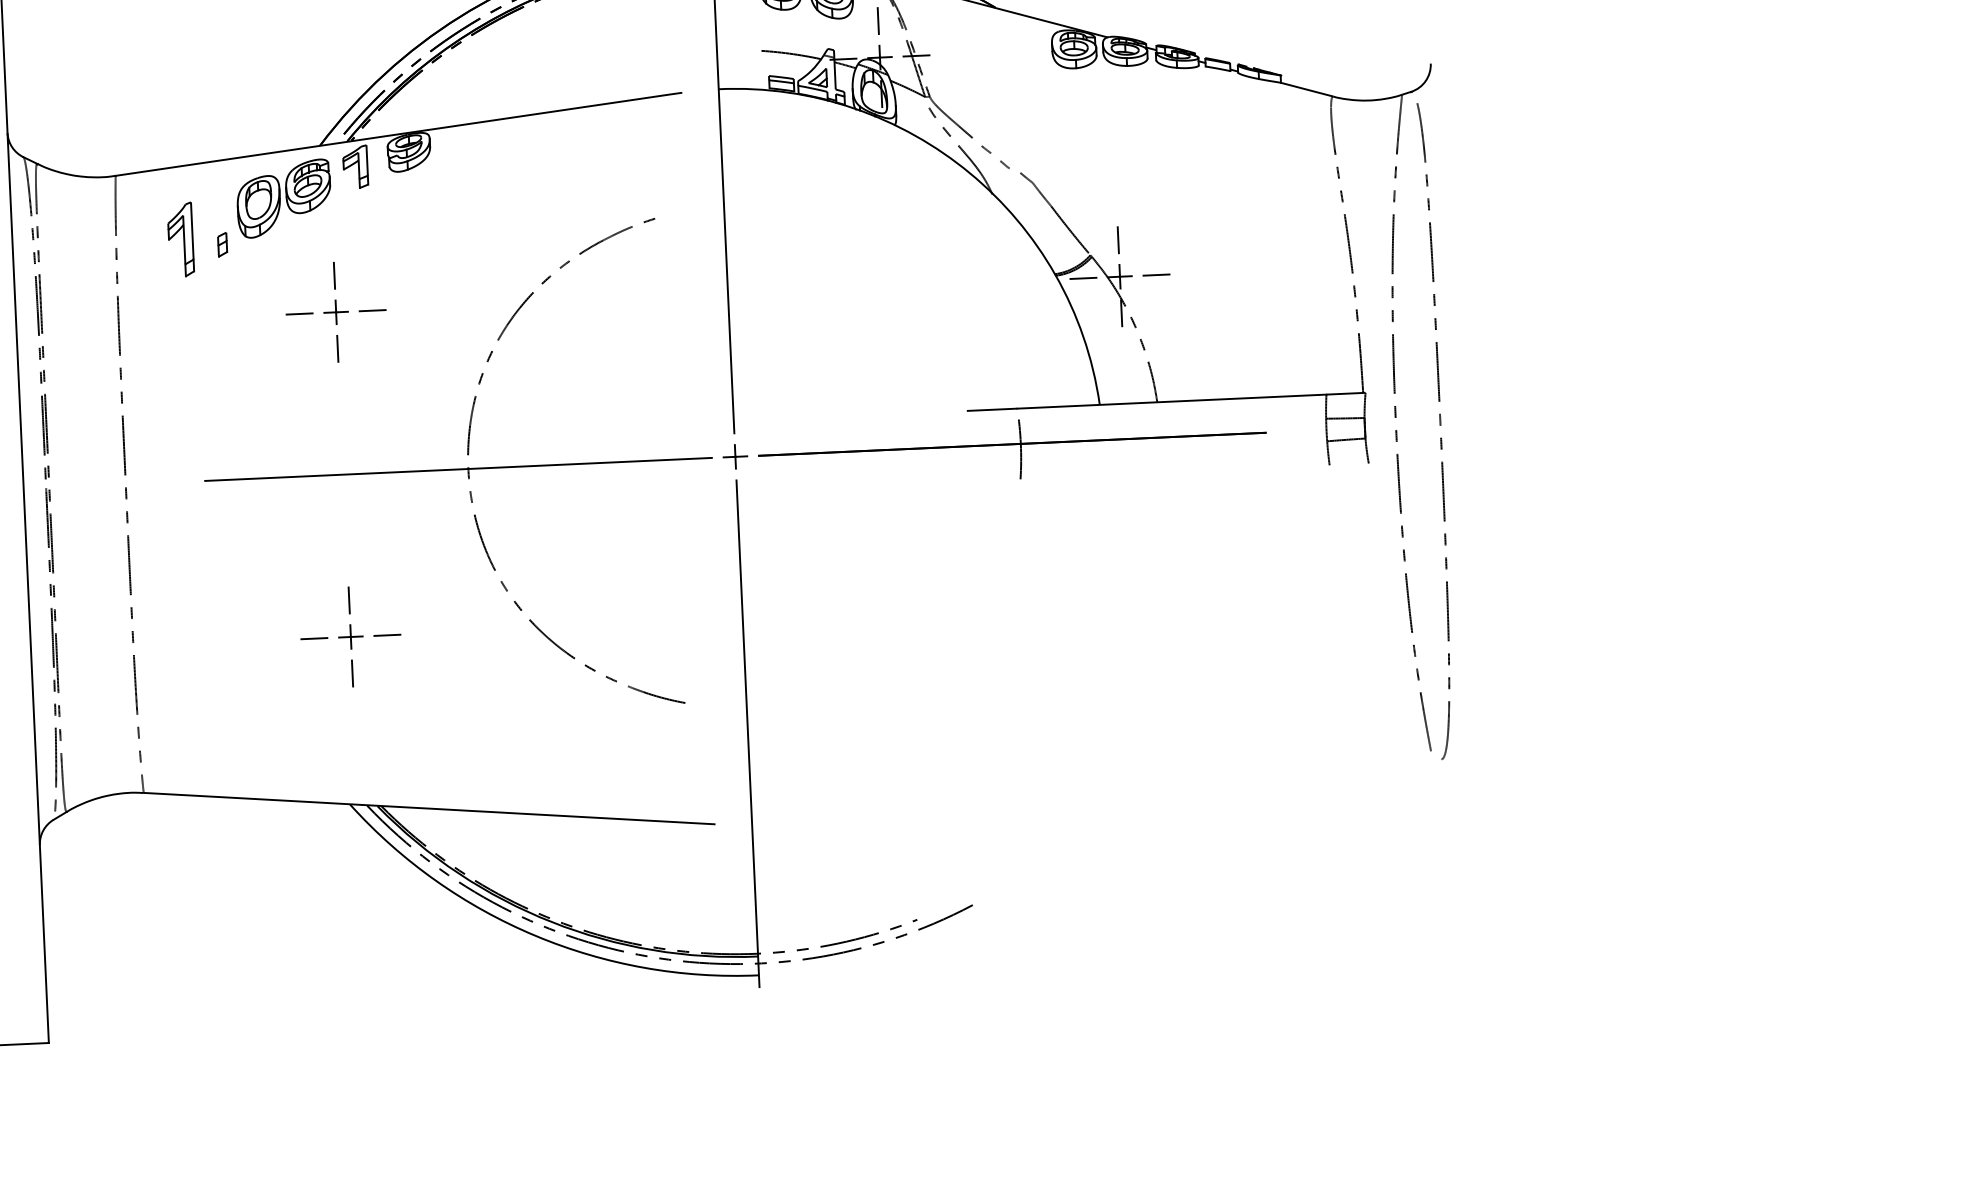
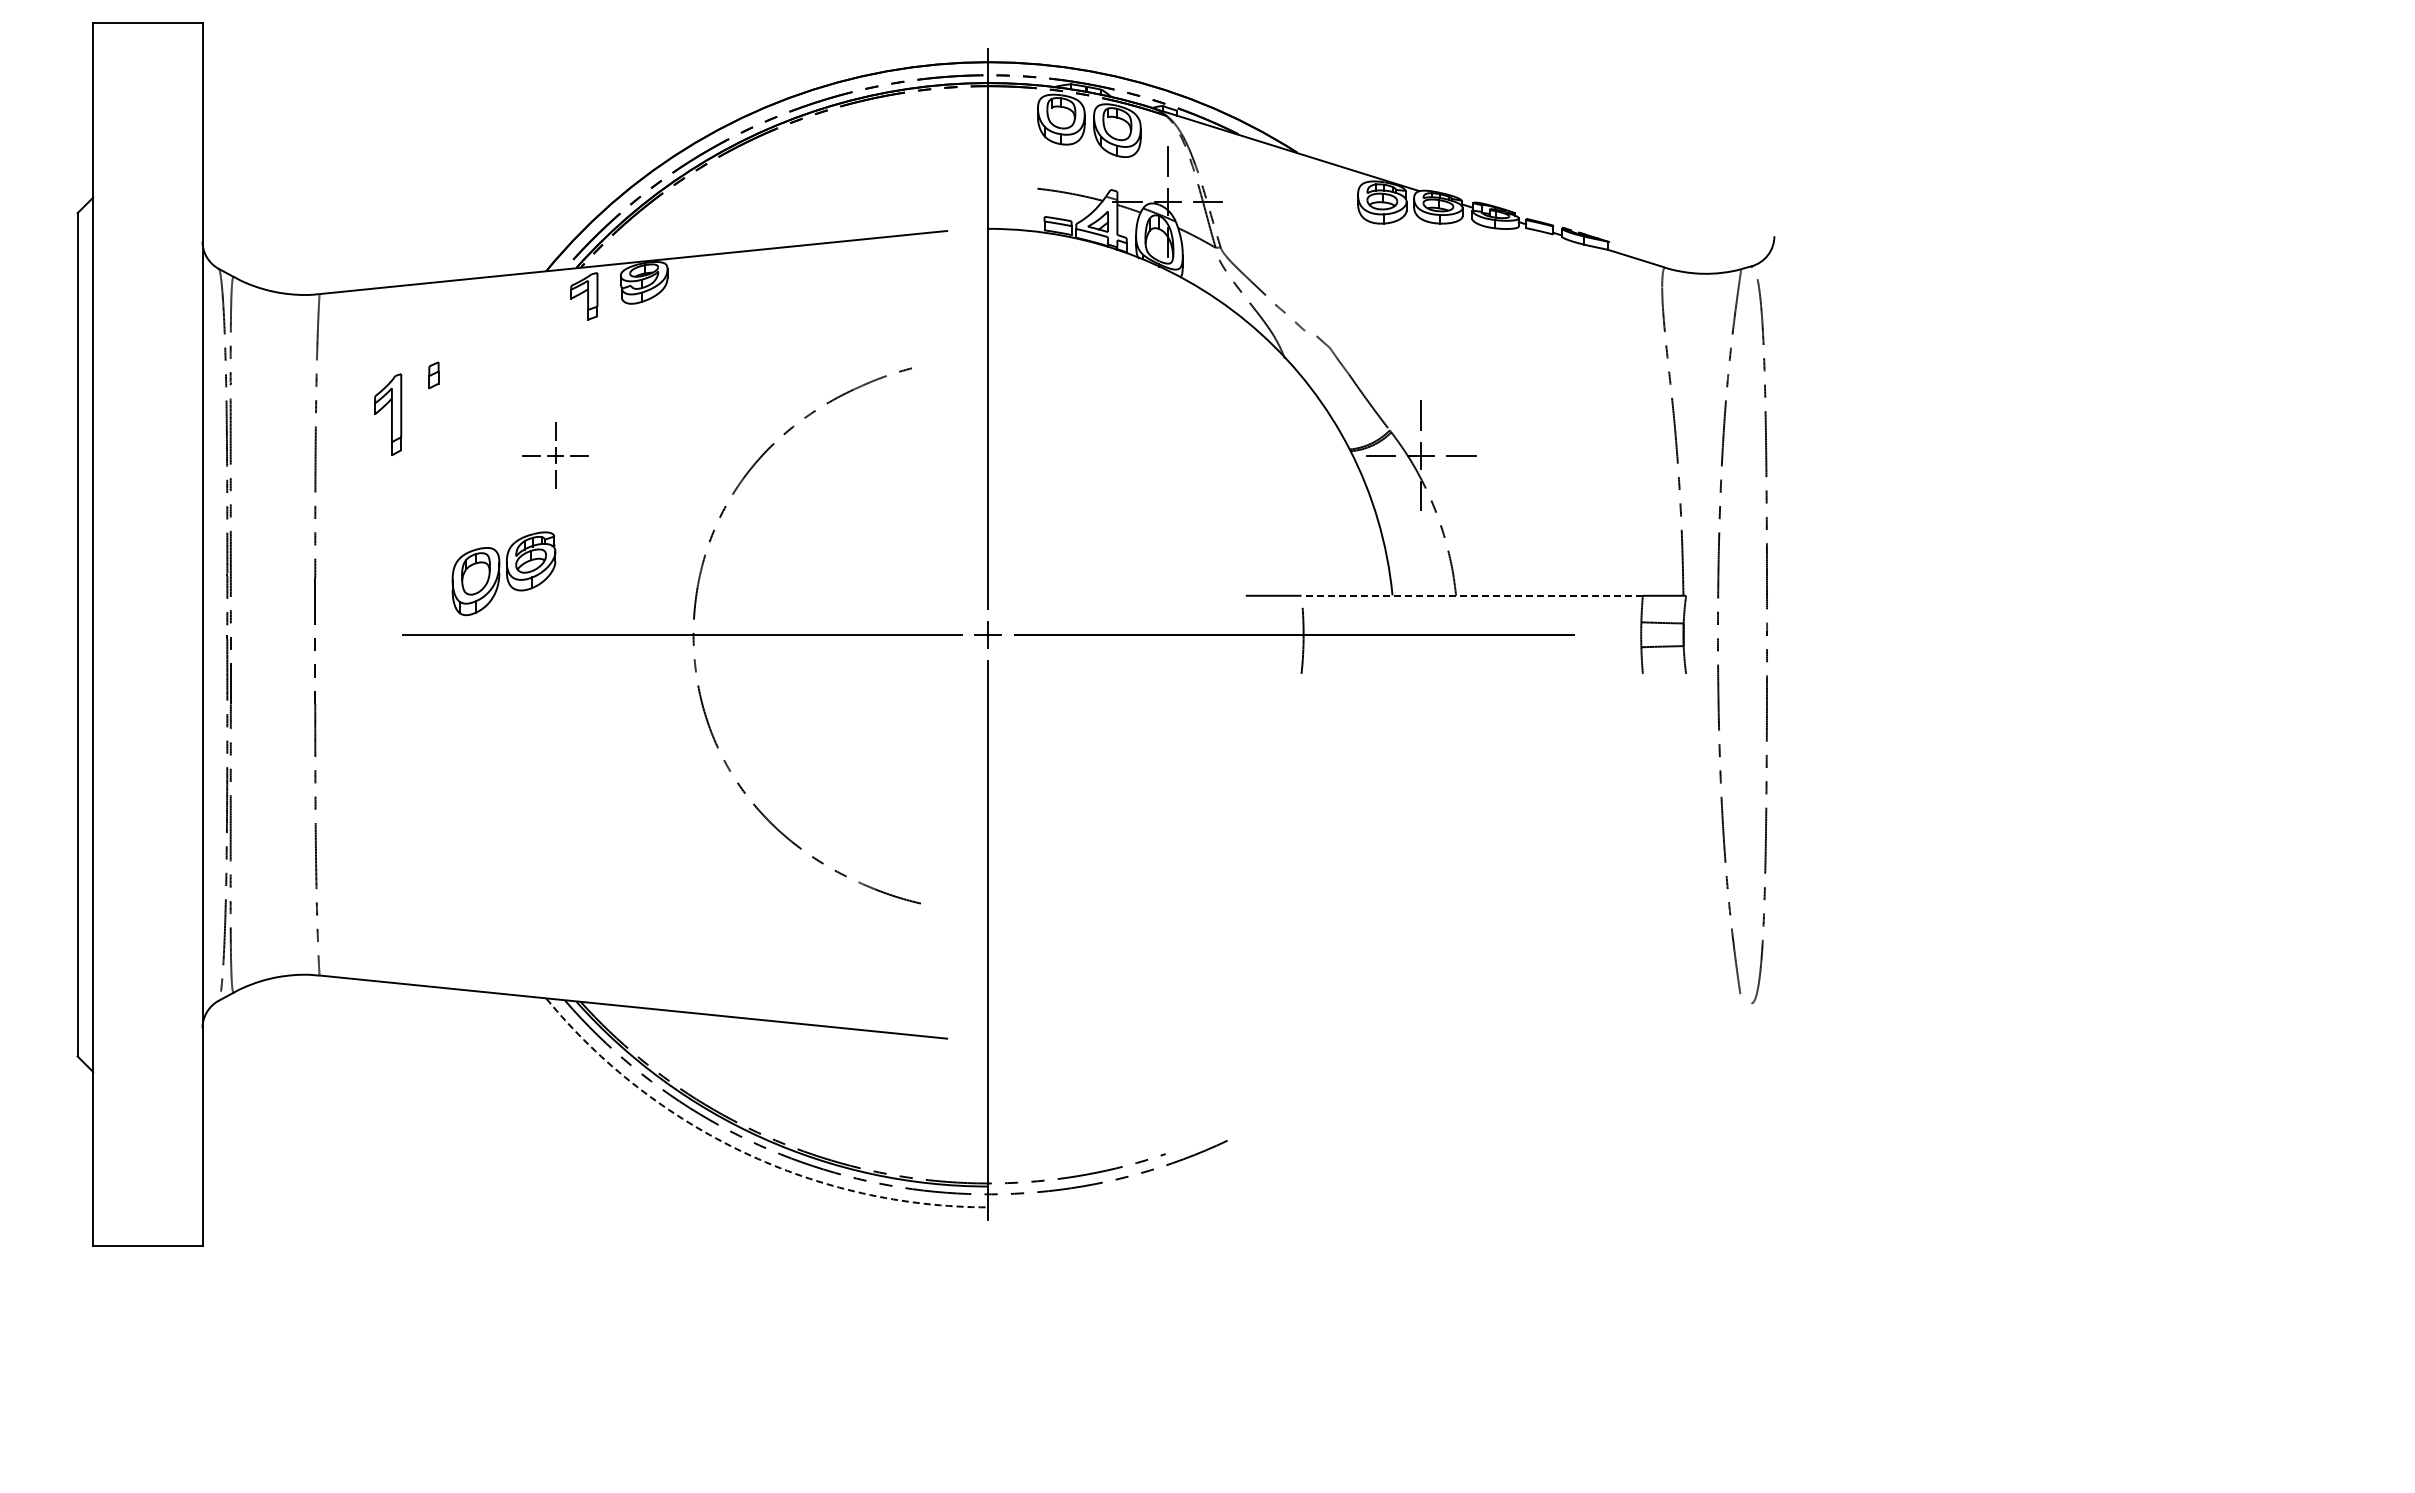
part: (283, 198) -> (503, 573), moved
part: (181, 239) -> (388, 414), moved
part: (335, 312) -> (555, 455), size x0.6
line: (1172, 401) -> (1472, 595), solid -> dashed
part: (350, 636) -> (555, 813), removed
arc: (535, 935) -> (744, 1152), solid -> dashed

